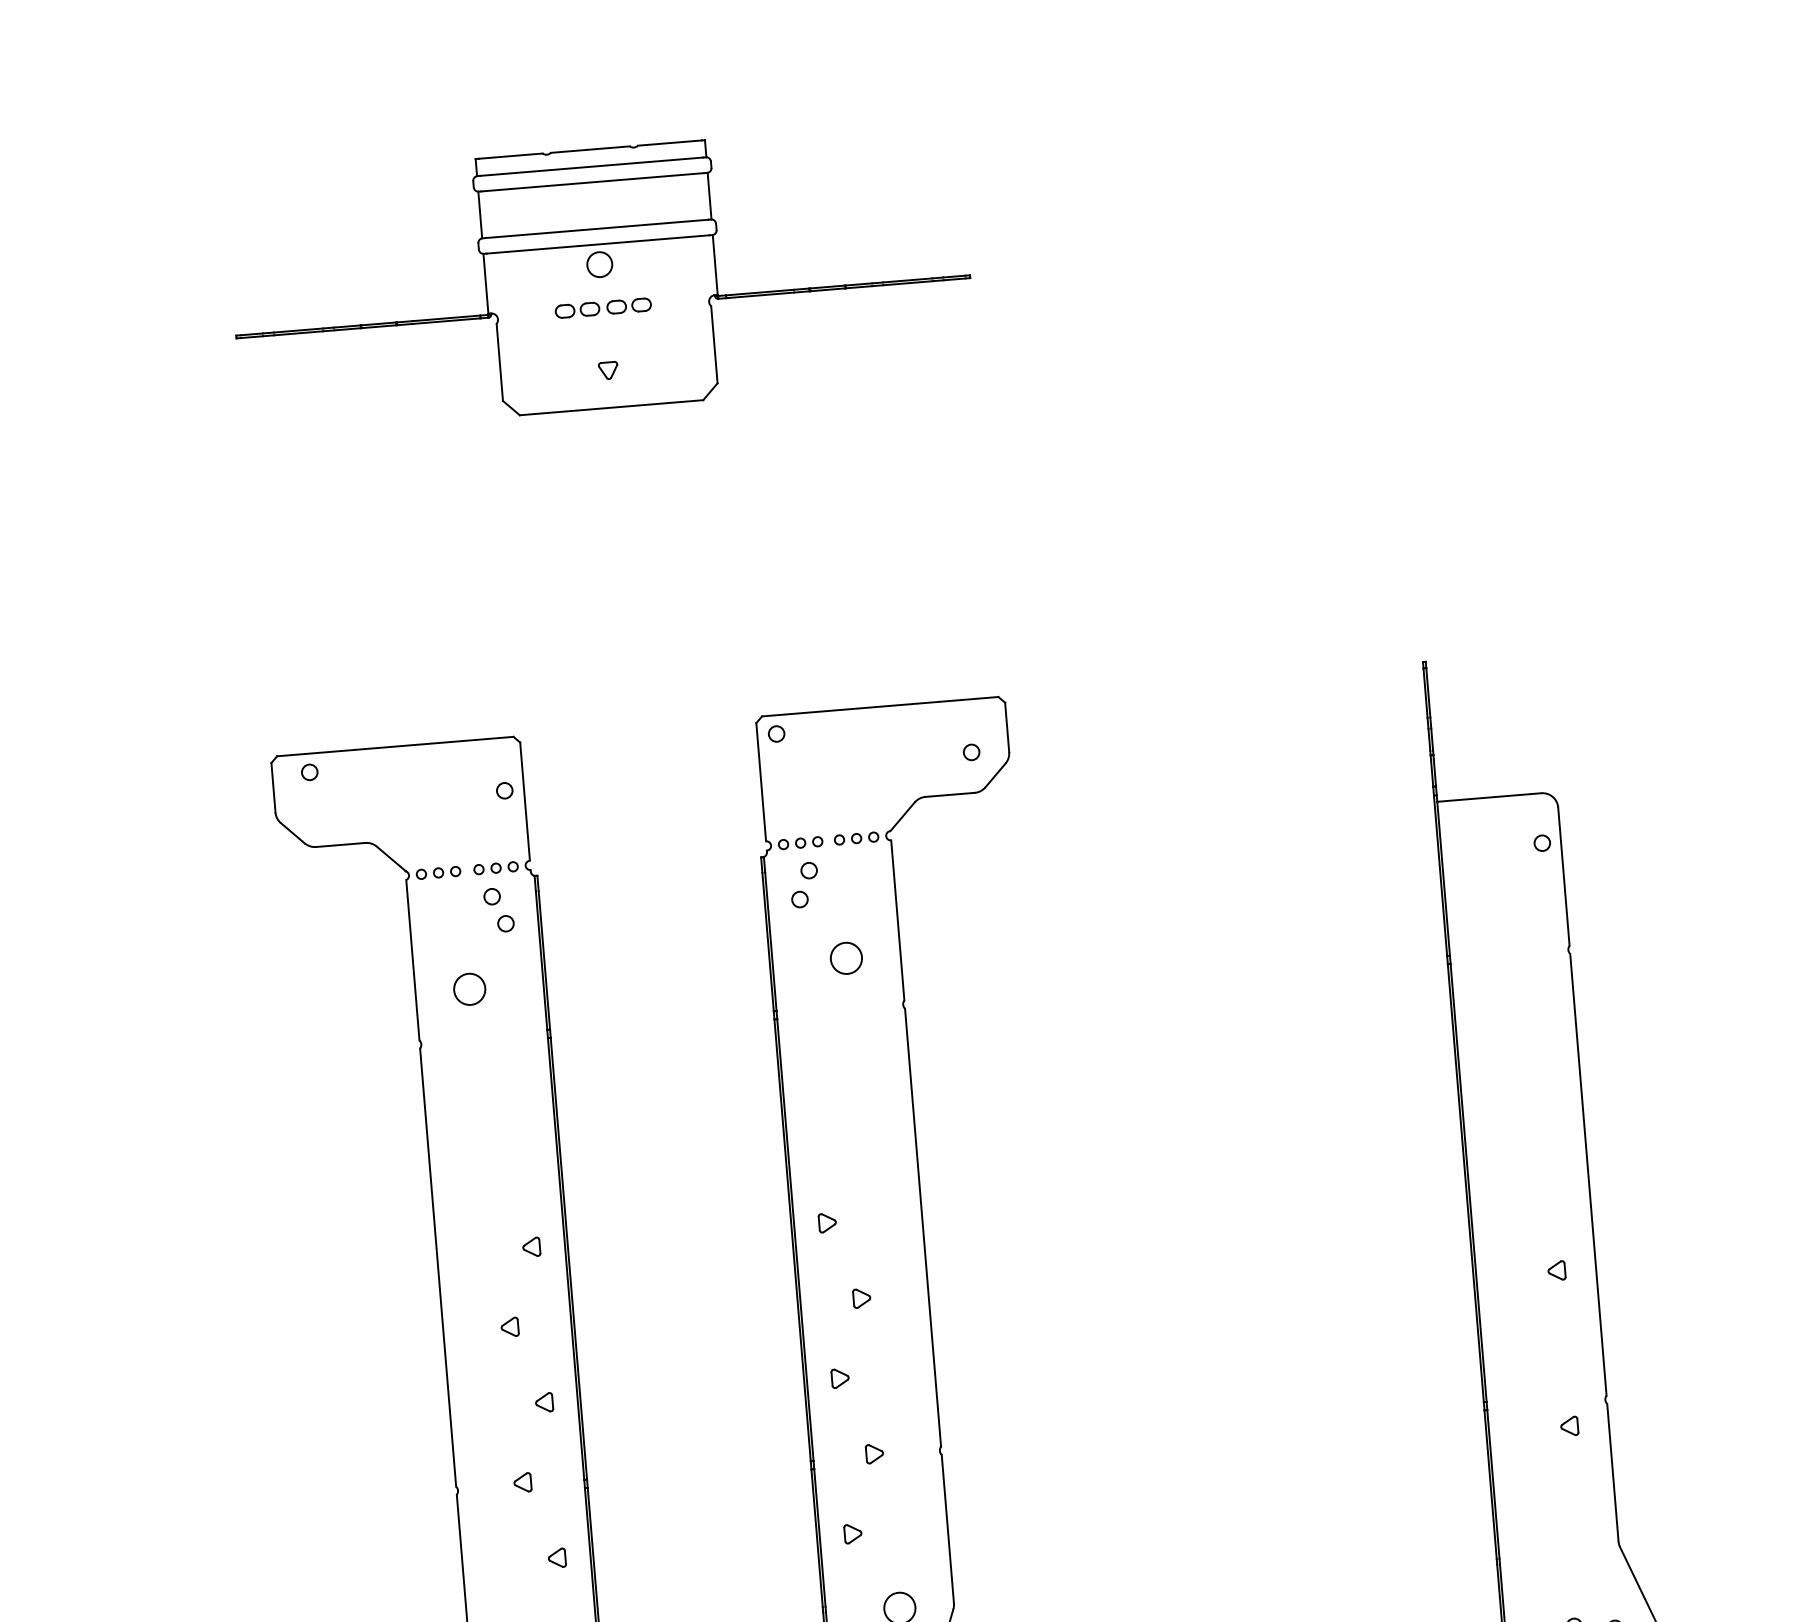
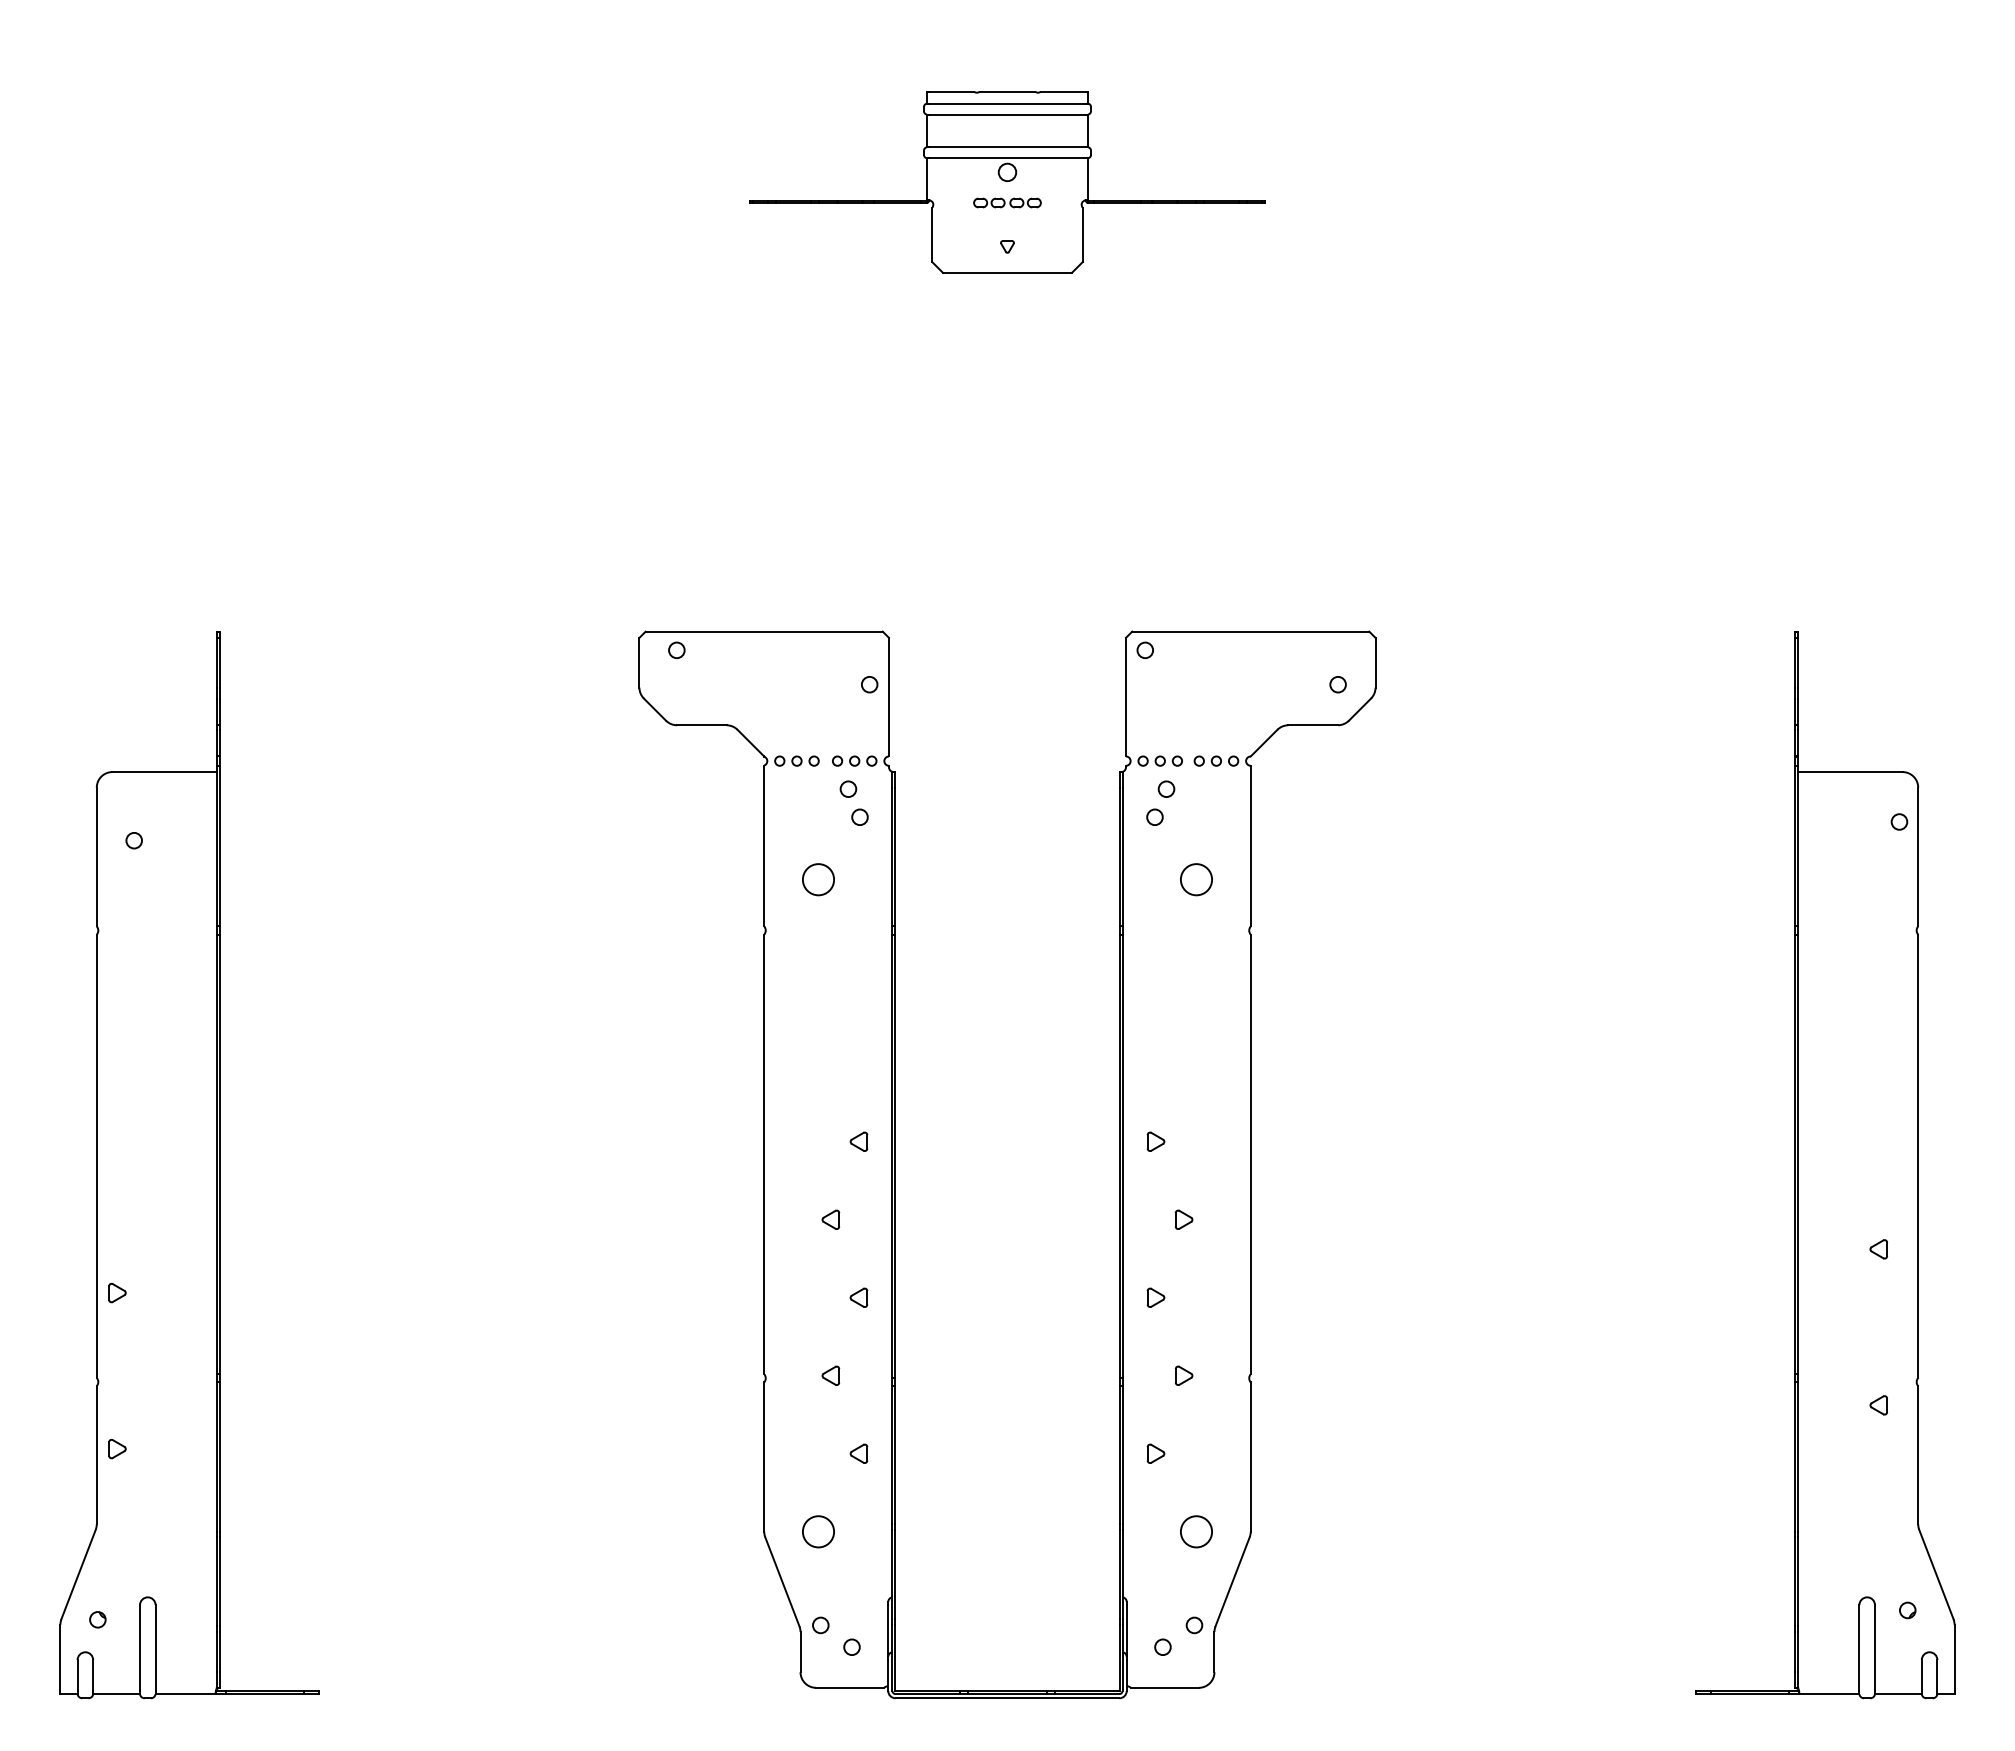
part: (600, 278) -> (1007, 182), size x0.7

